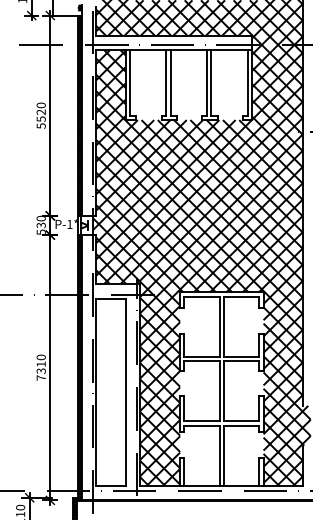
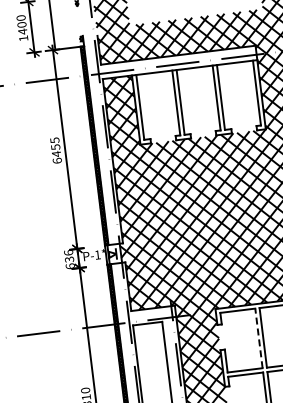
text: (40, 115) -> (55, 150), 5520 -> 6455
text: (40, 225) -> (68, 259), 530 -> 636
line: (219, 326) -> (258, 338), solid -> dashed

